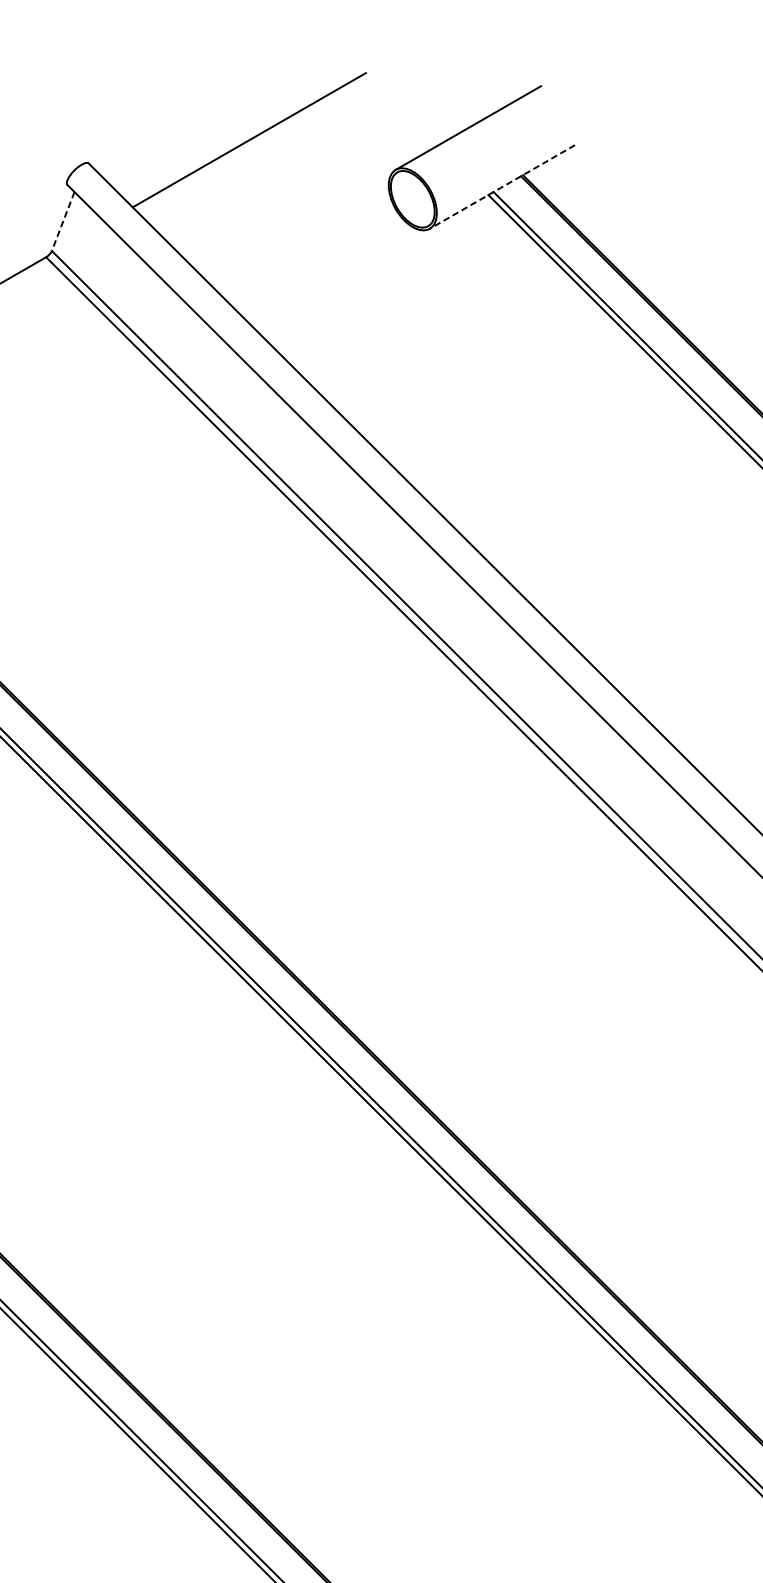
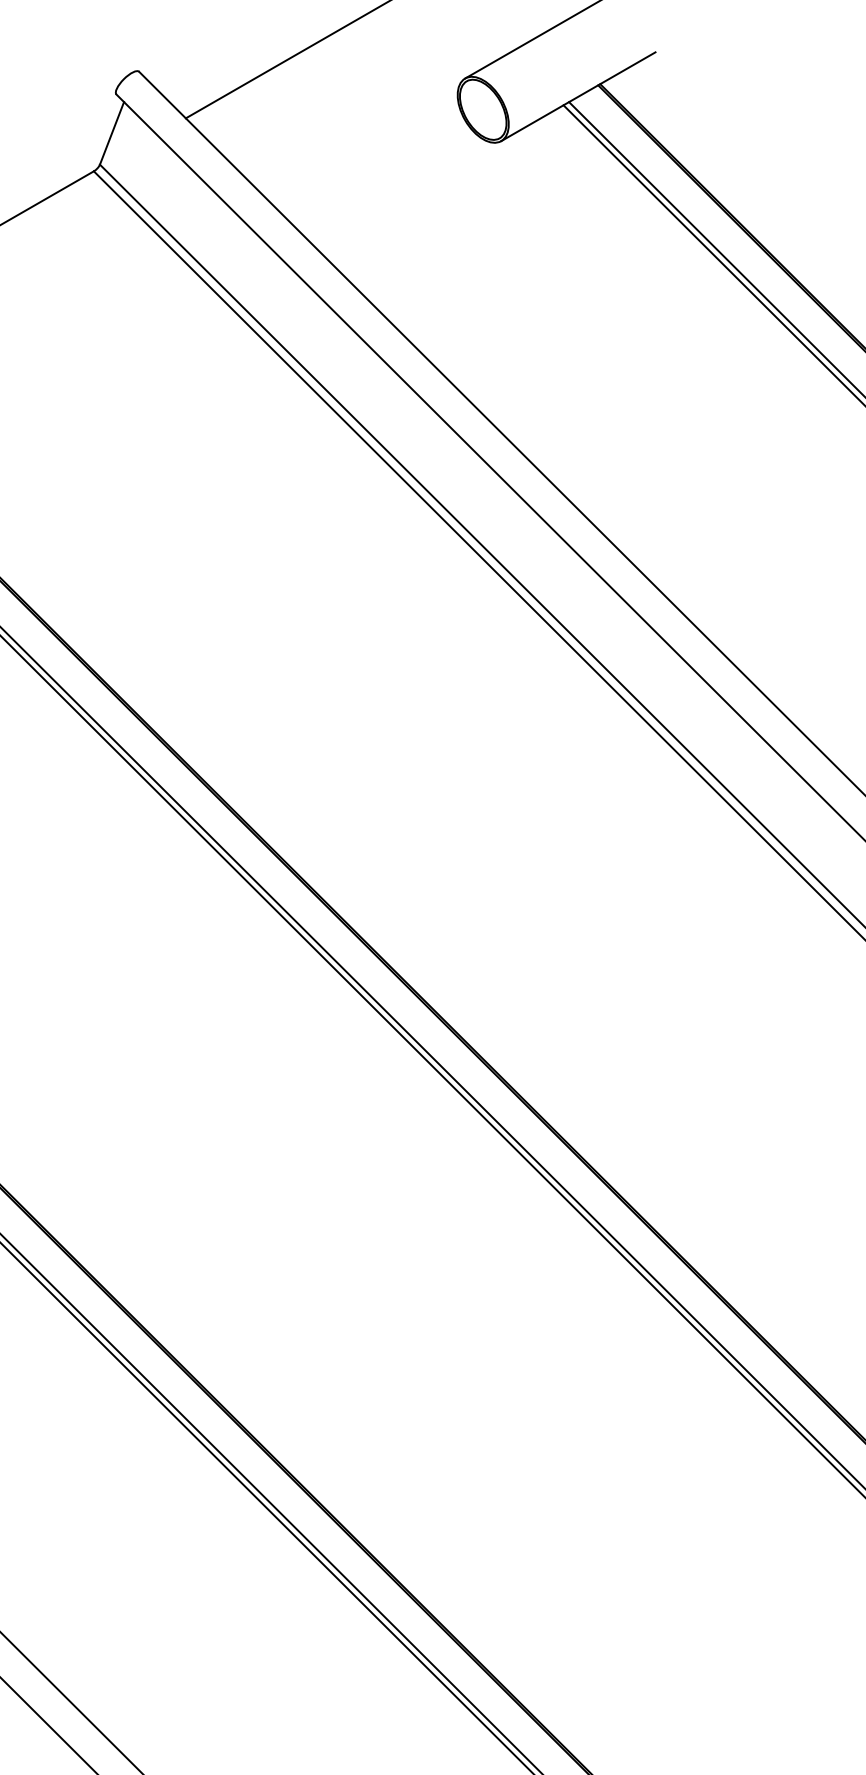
line: (502, 186) -> (578, 96), dashed -> solid
line: (63, 221) -> (112, 133), dashed -> solid

